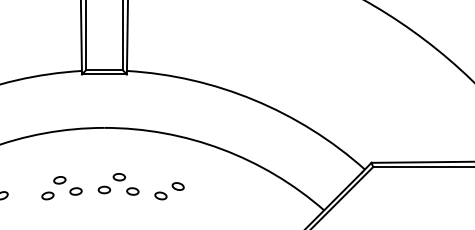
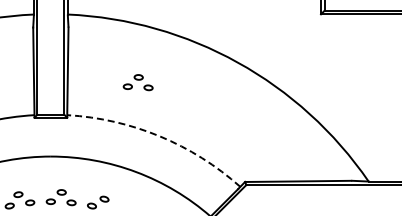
part: (223, 26) -> (137, 82), added
arc: (253, 100) -> (159, 136), solid -> dashed

